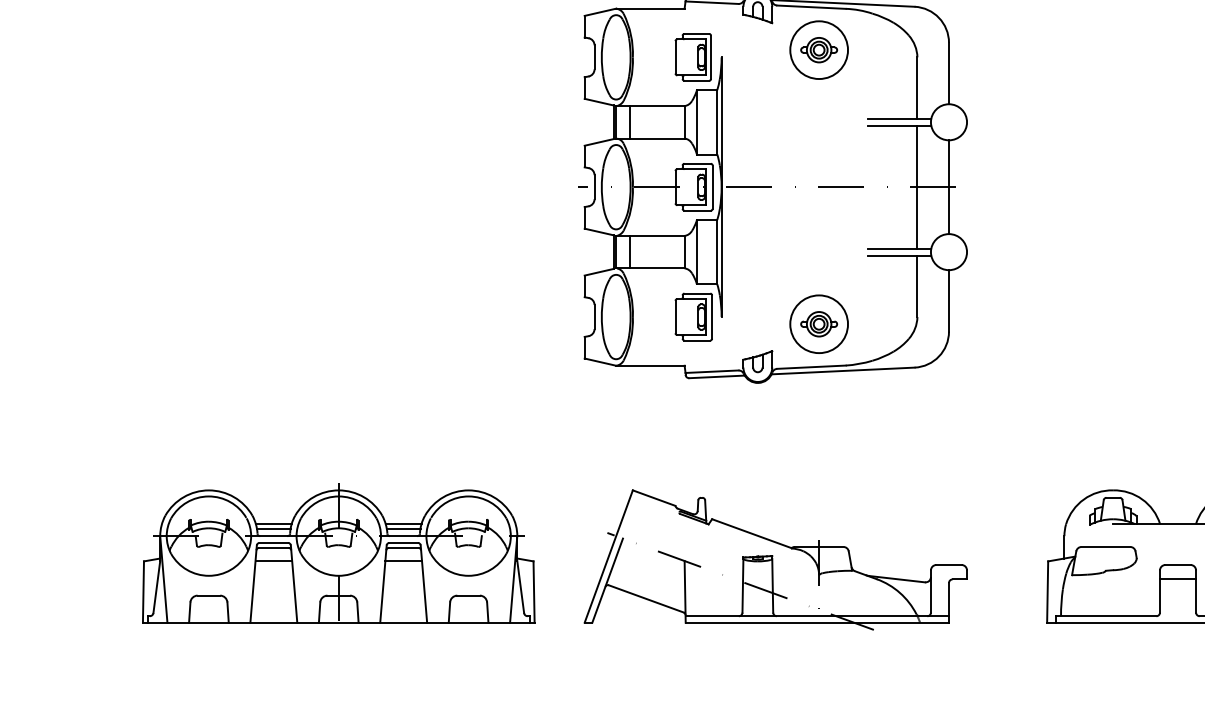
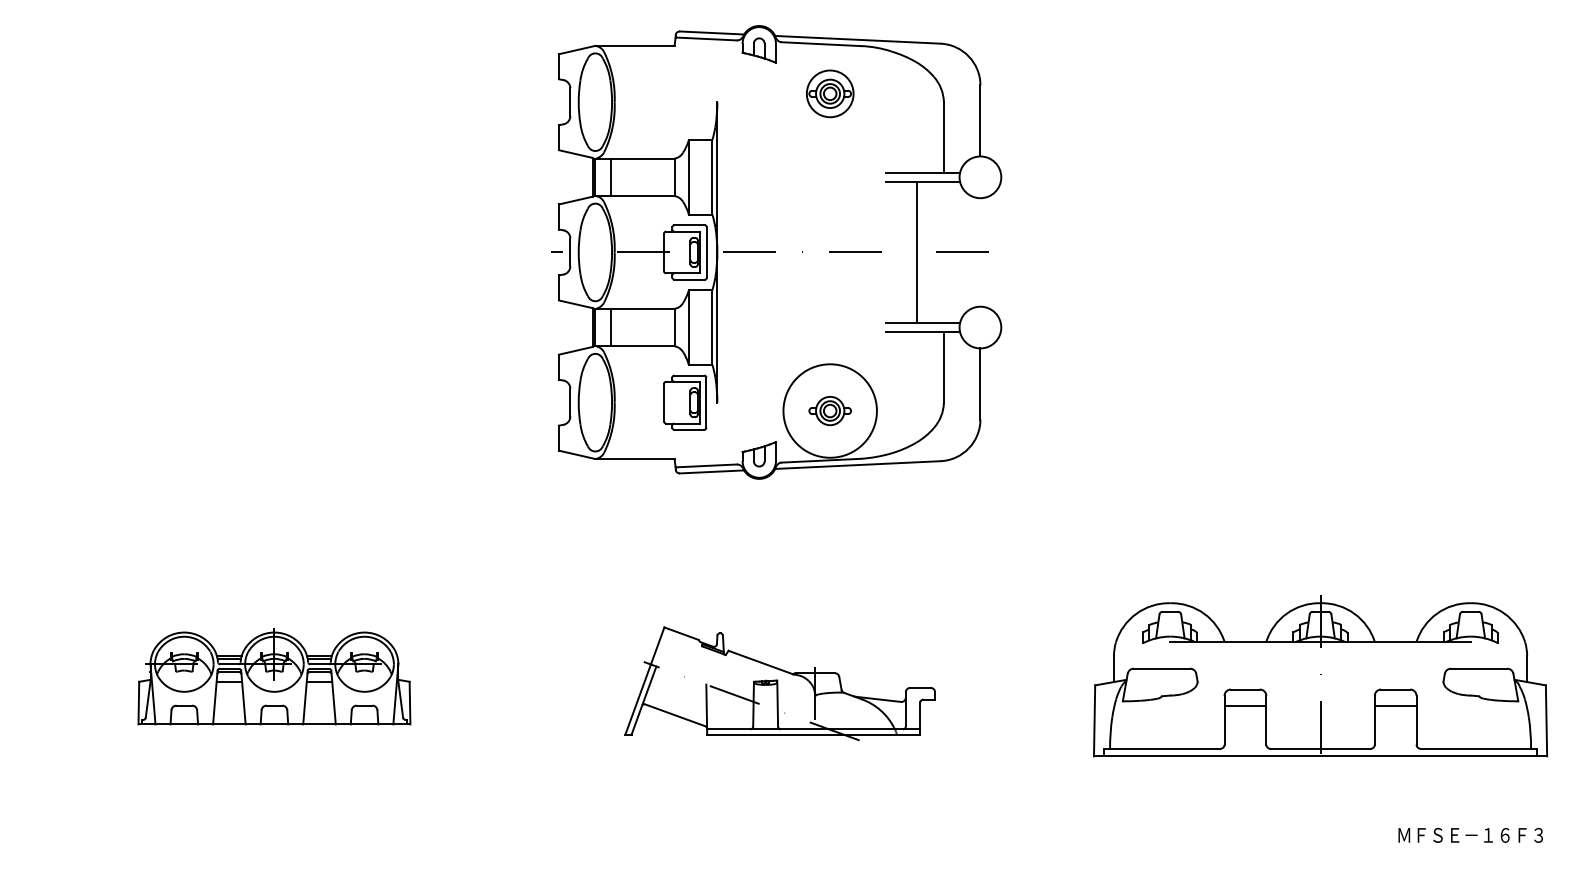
circle: (818, 49) -> (829, 93), size x0.7
part: (693, 57) -> (684, 102), removed
line: (917, 187) -> (916, 252), moved
line: (949, 187) -> (980, 252), removed
circle: (818, 323) -> (829, 410), size x1.4
part: (338, 553) -> (274, 676), size x0.6
part: (776, 559) -> (780, 683), size x0.7

